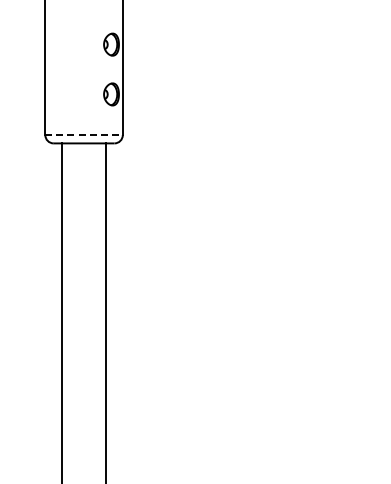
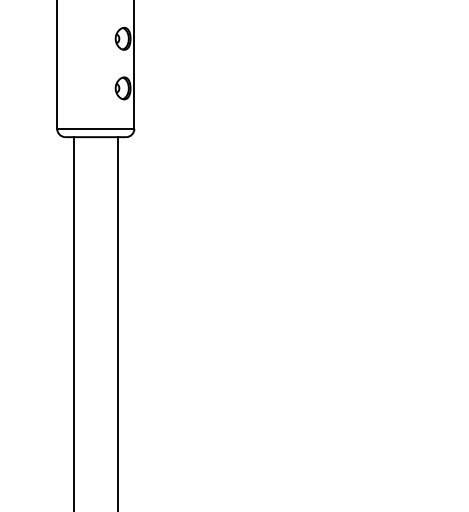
line: (83, 134) -> (95, 128), dashed -> solid

